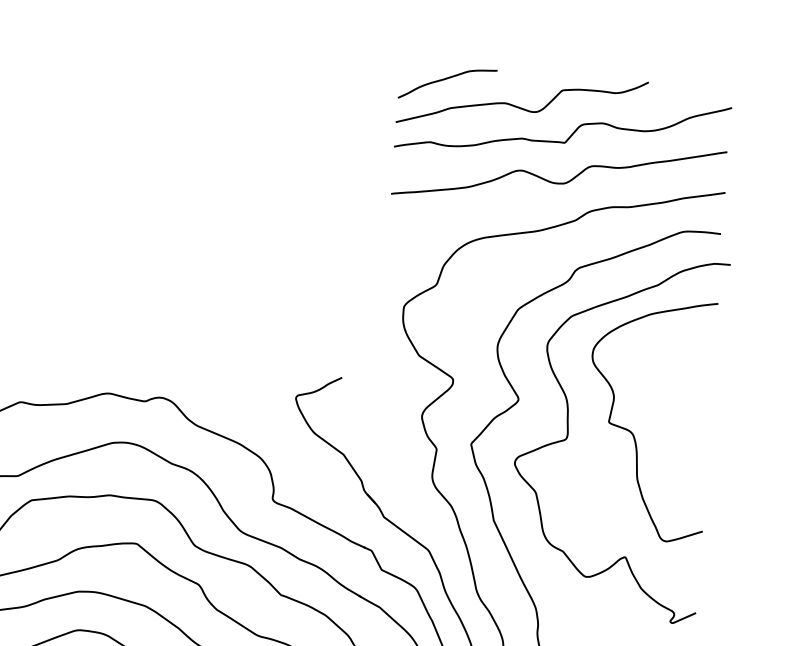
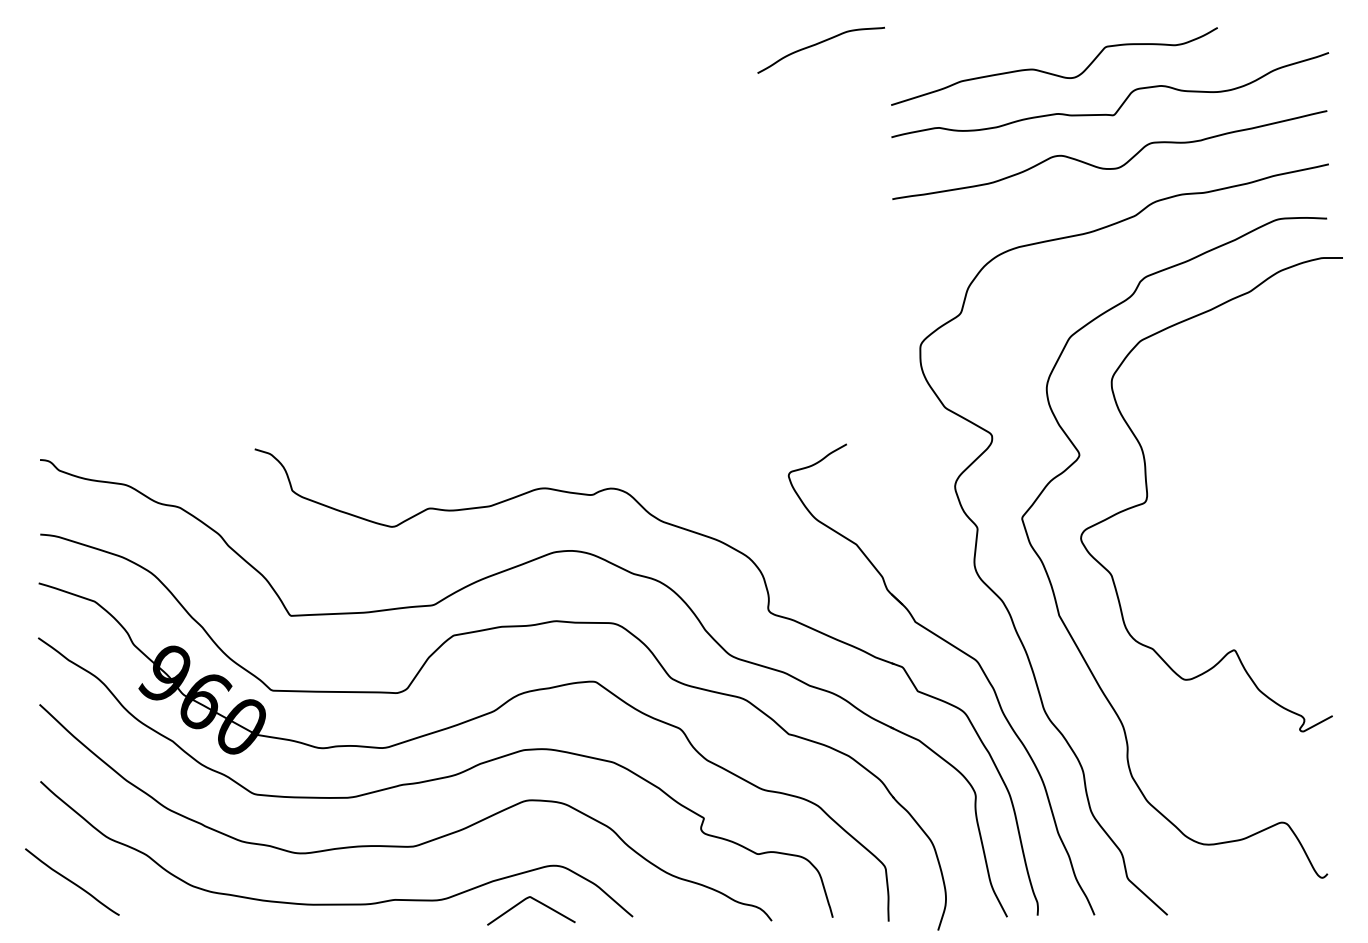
curve: (445, 79) -> (818, 44), moved
curve: (632, 432) -> (1231, 486), removed

